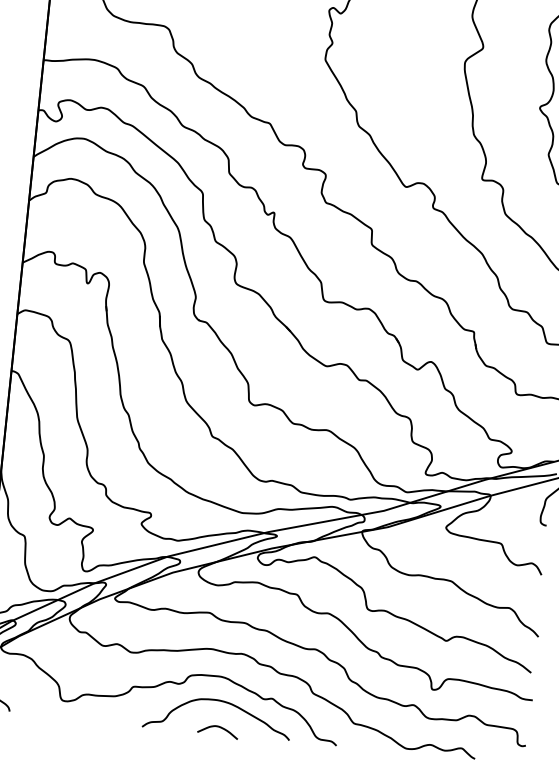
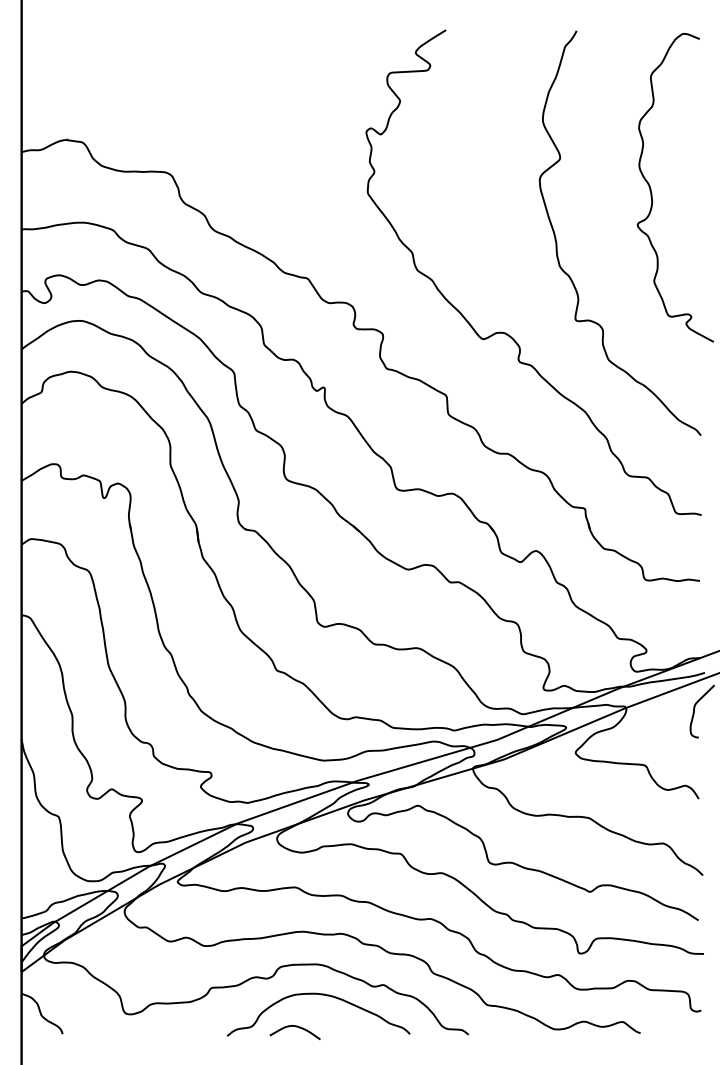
curve: (218, 727) -> (295, 1027), moved

